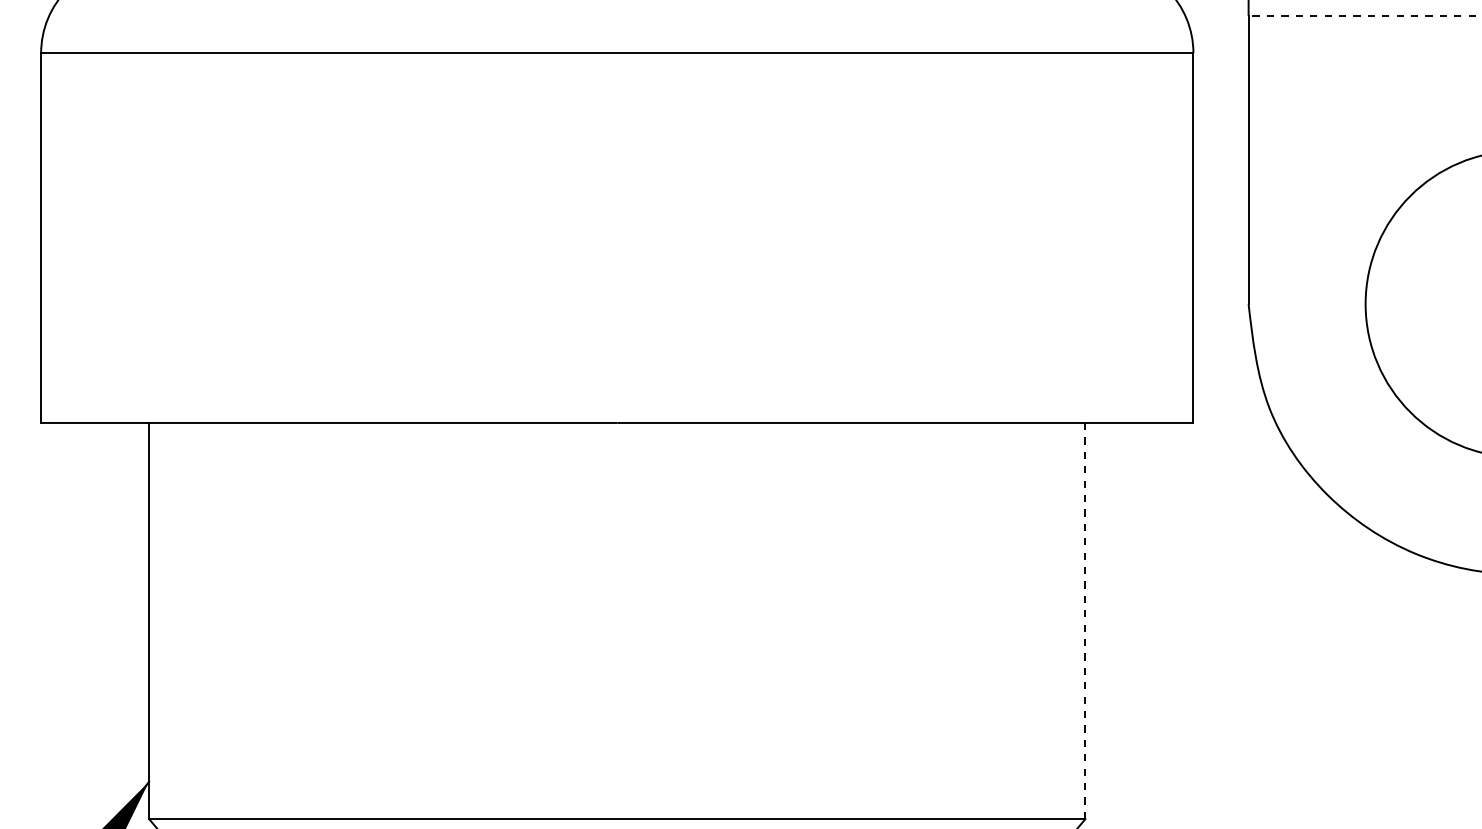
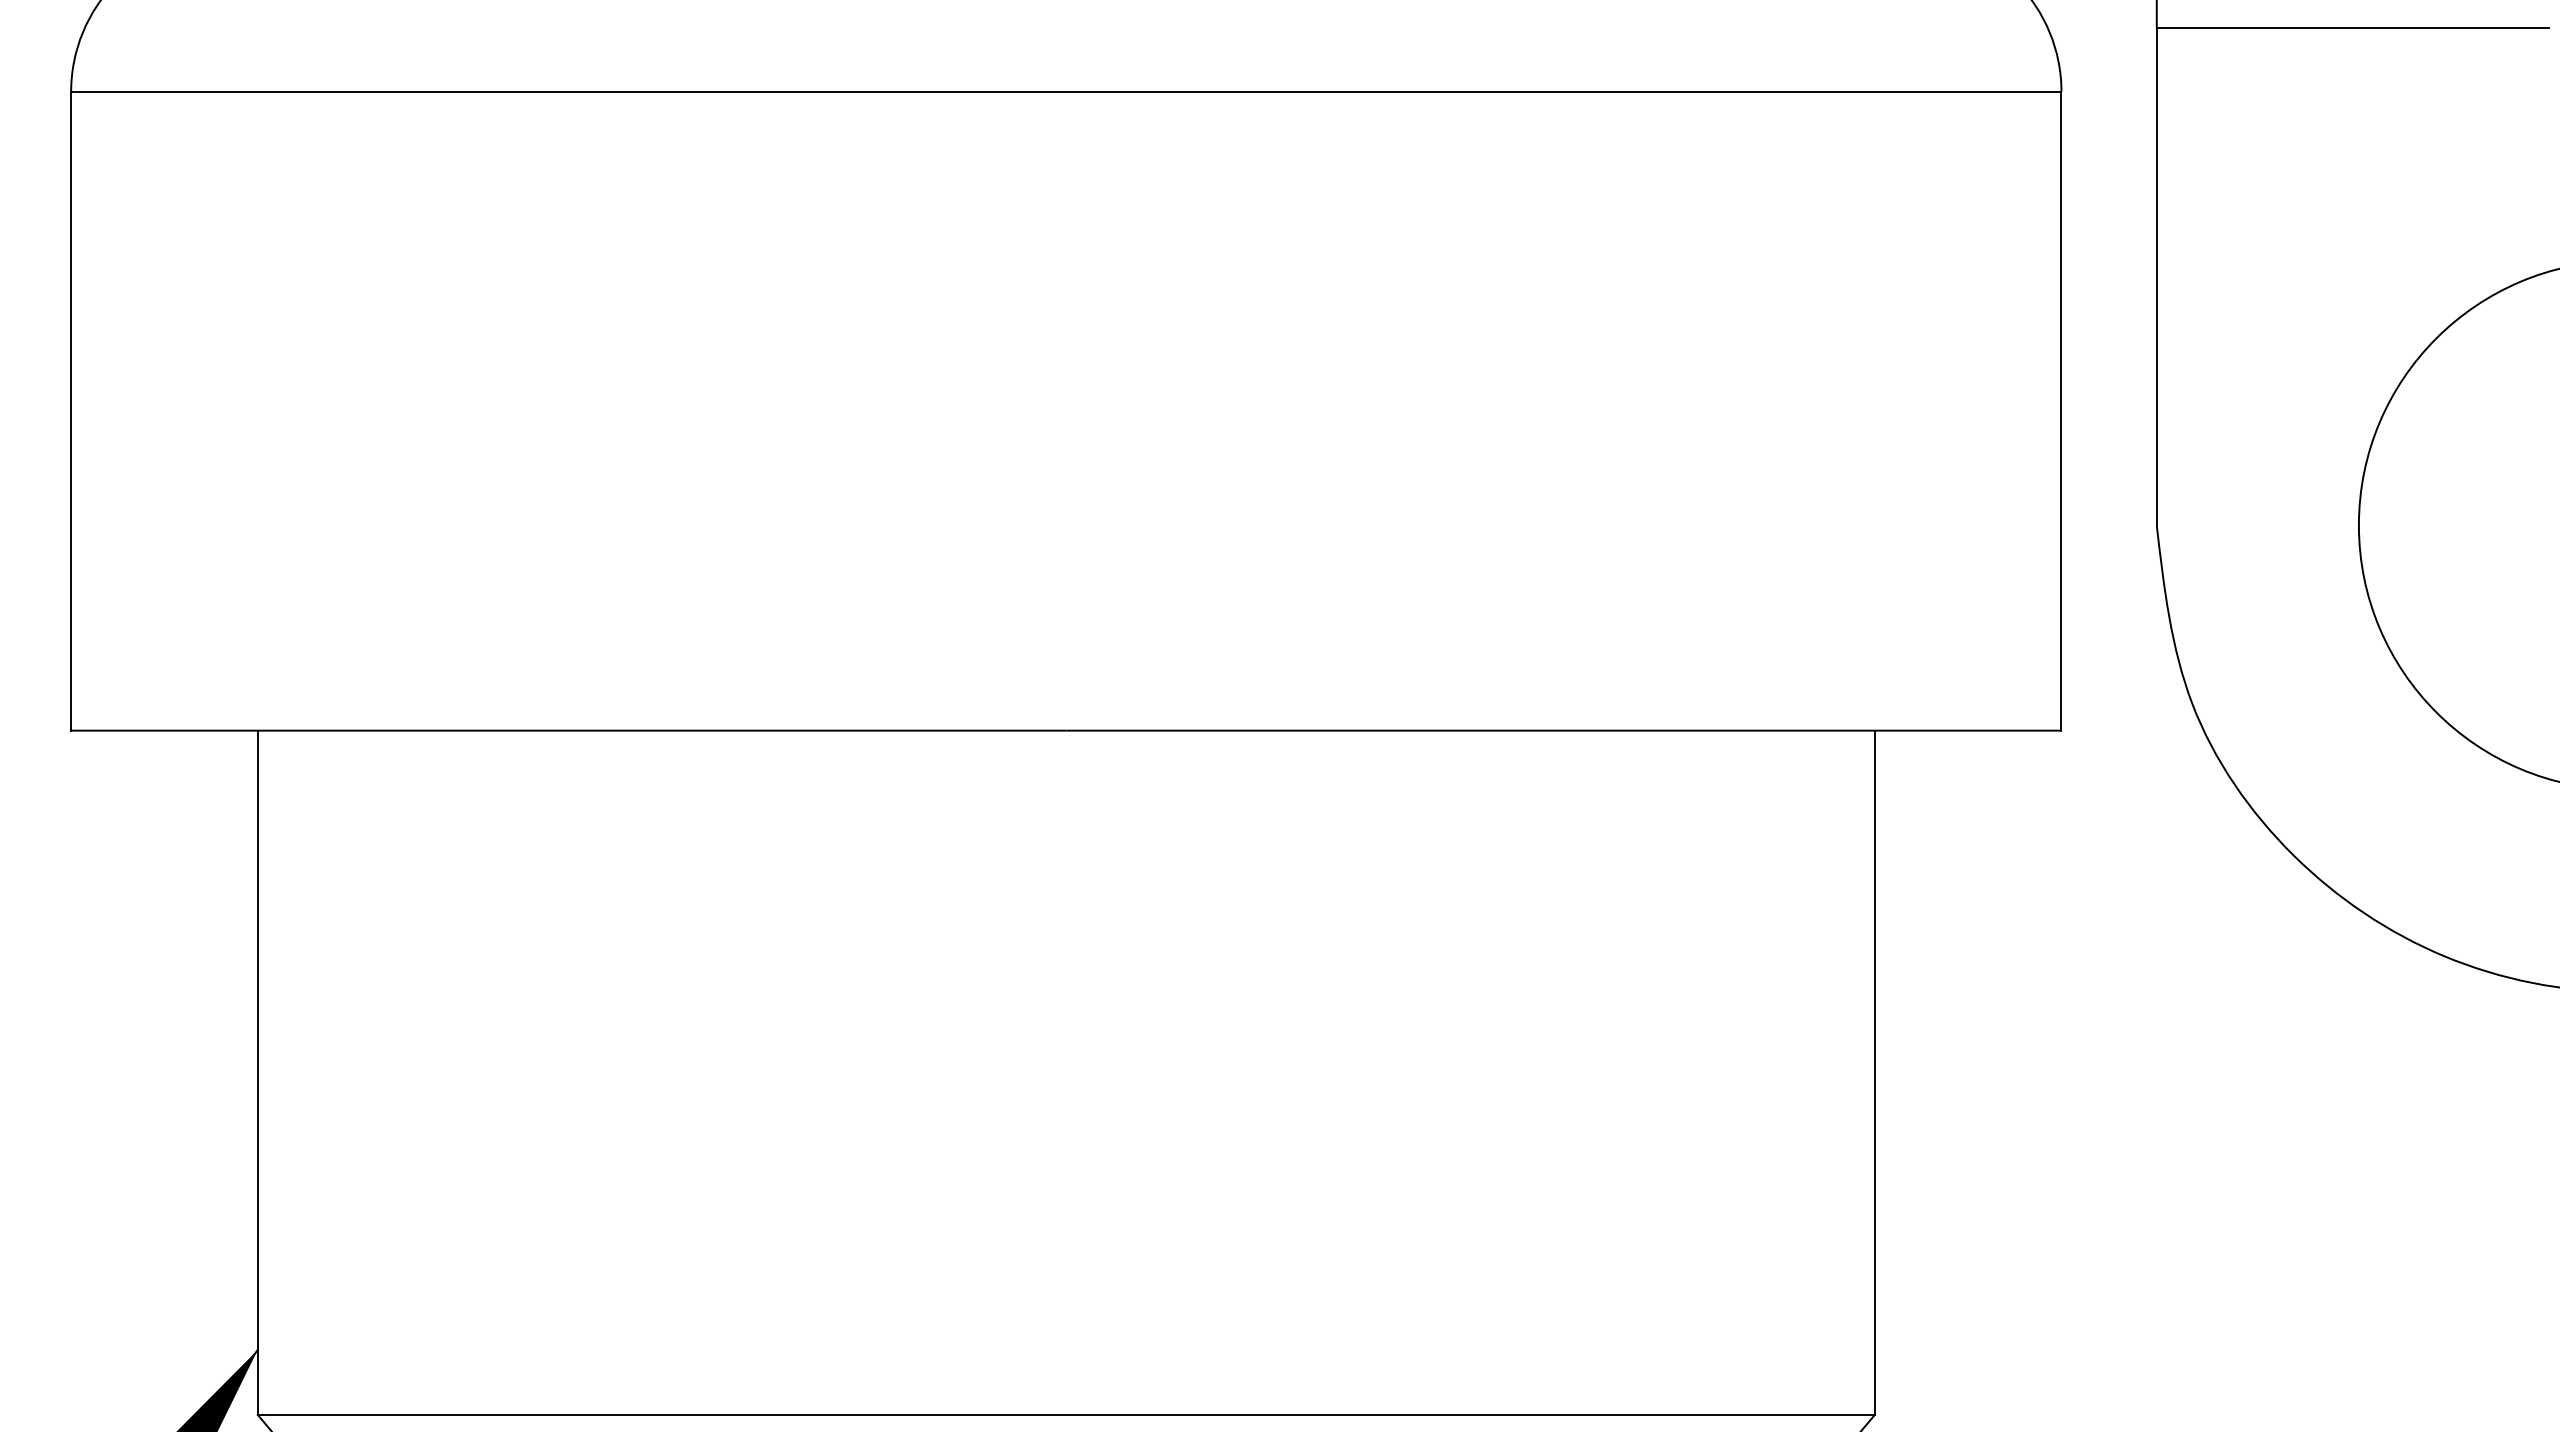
line: (1362, 16) -> (2353, 28), dashed -> solid
line: (1085, 620) -> (1875, 1071), dashed -> solid

